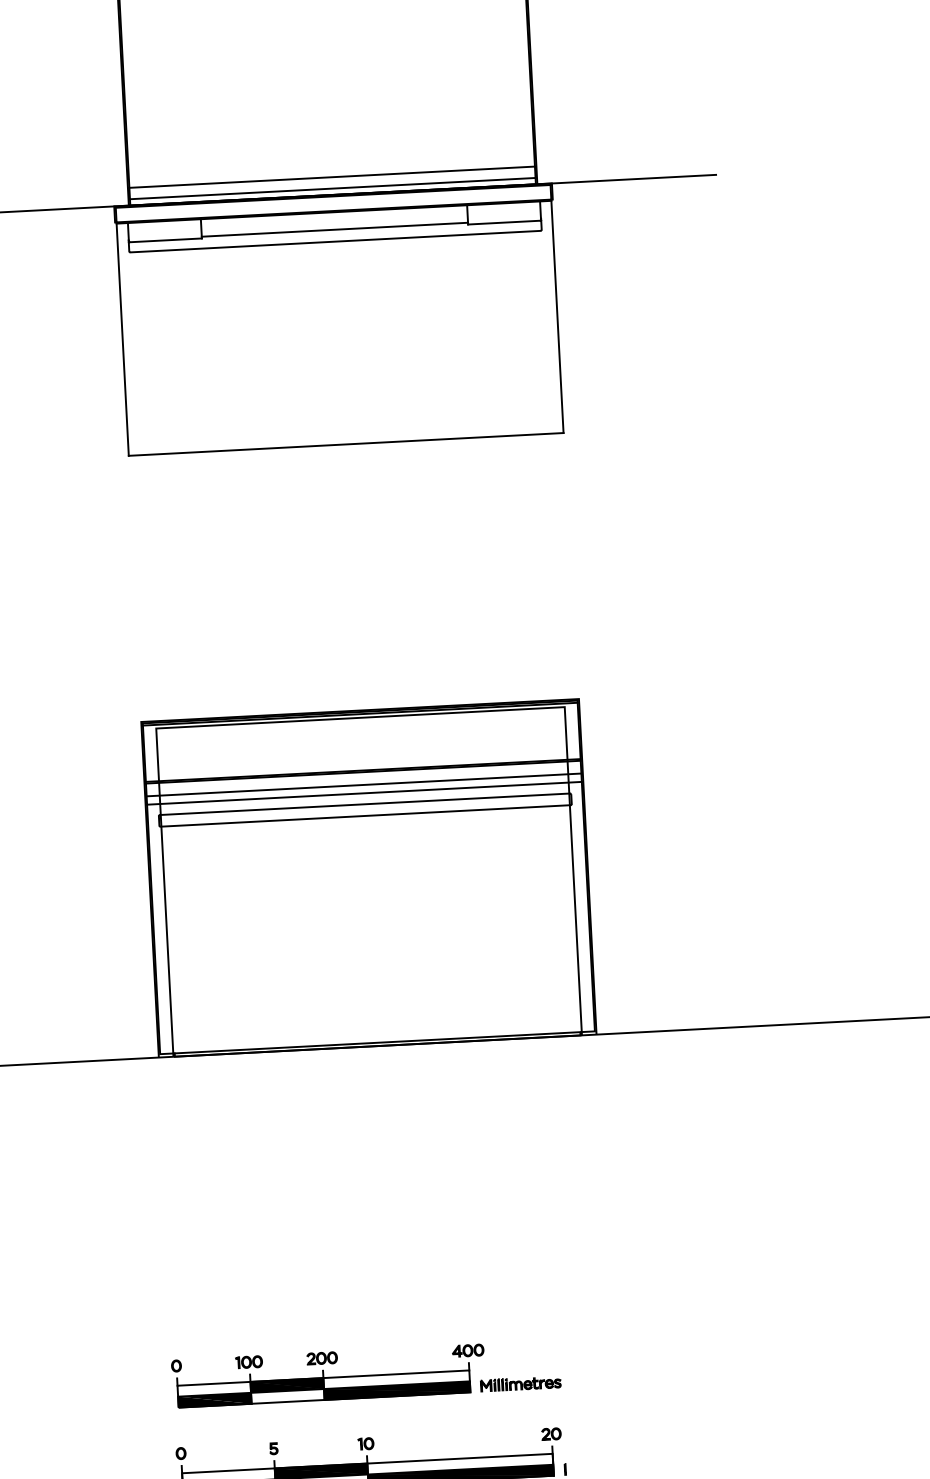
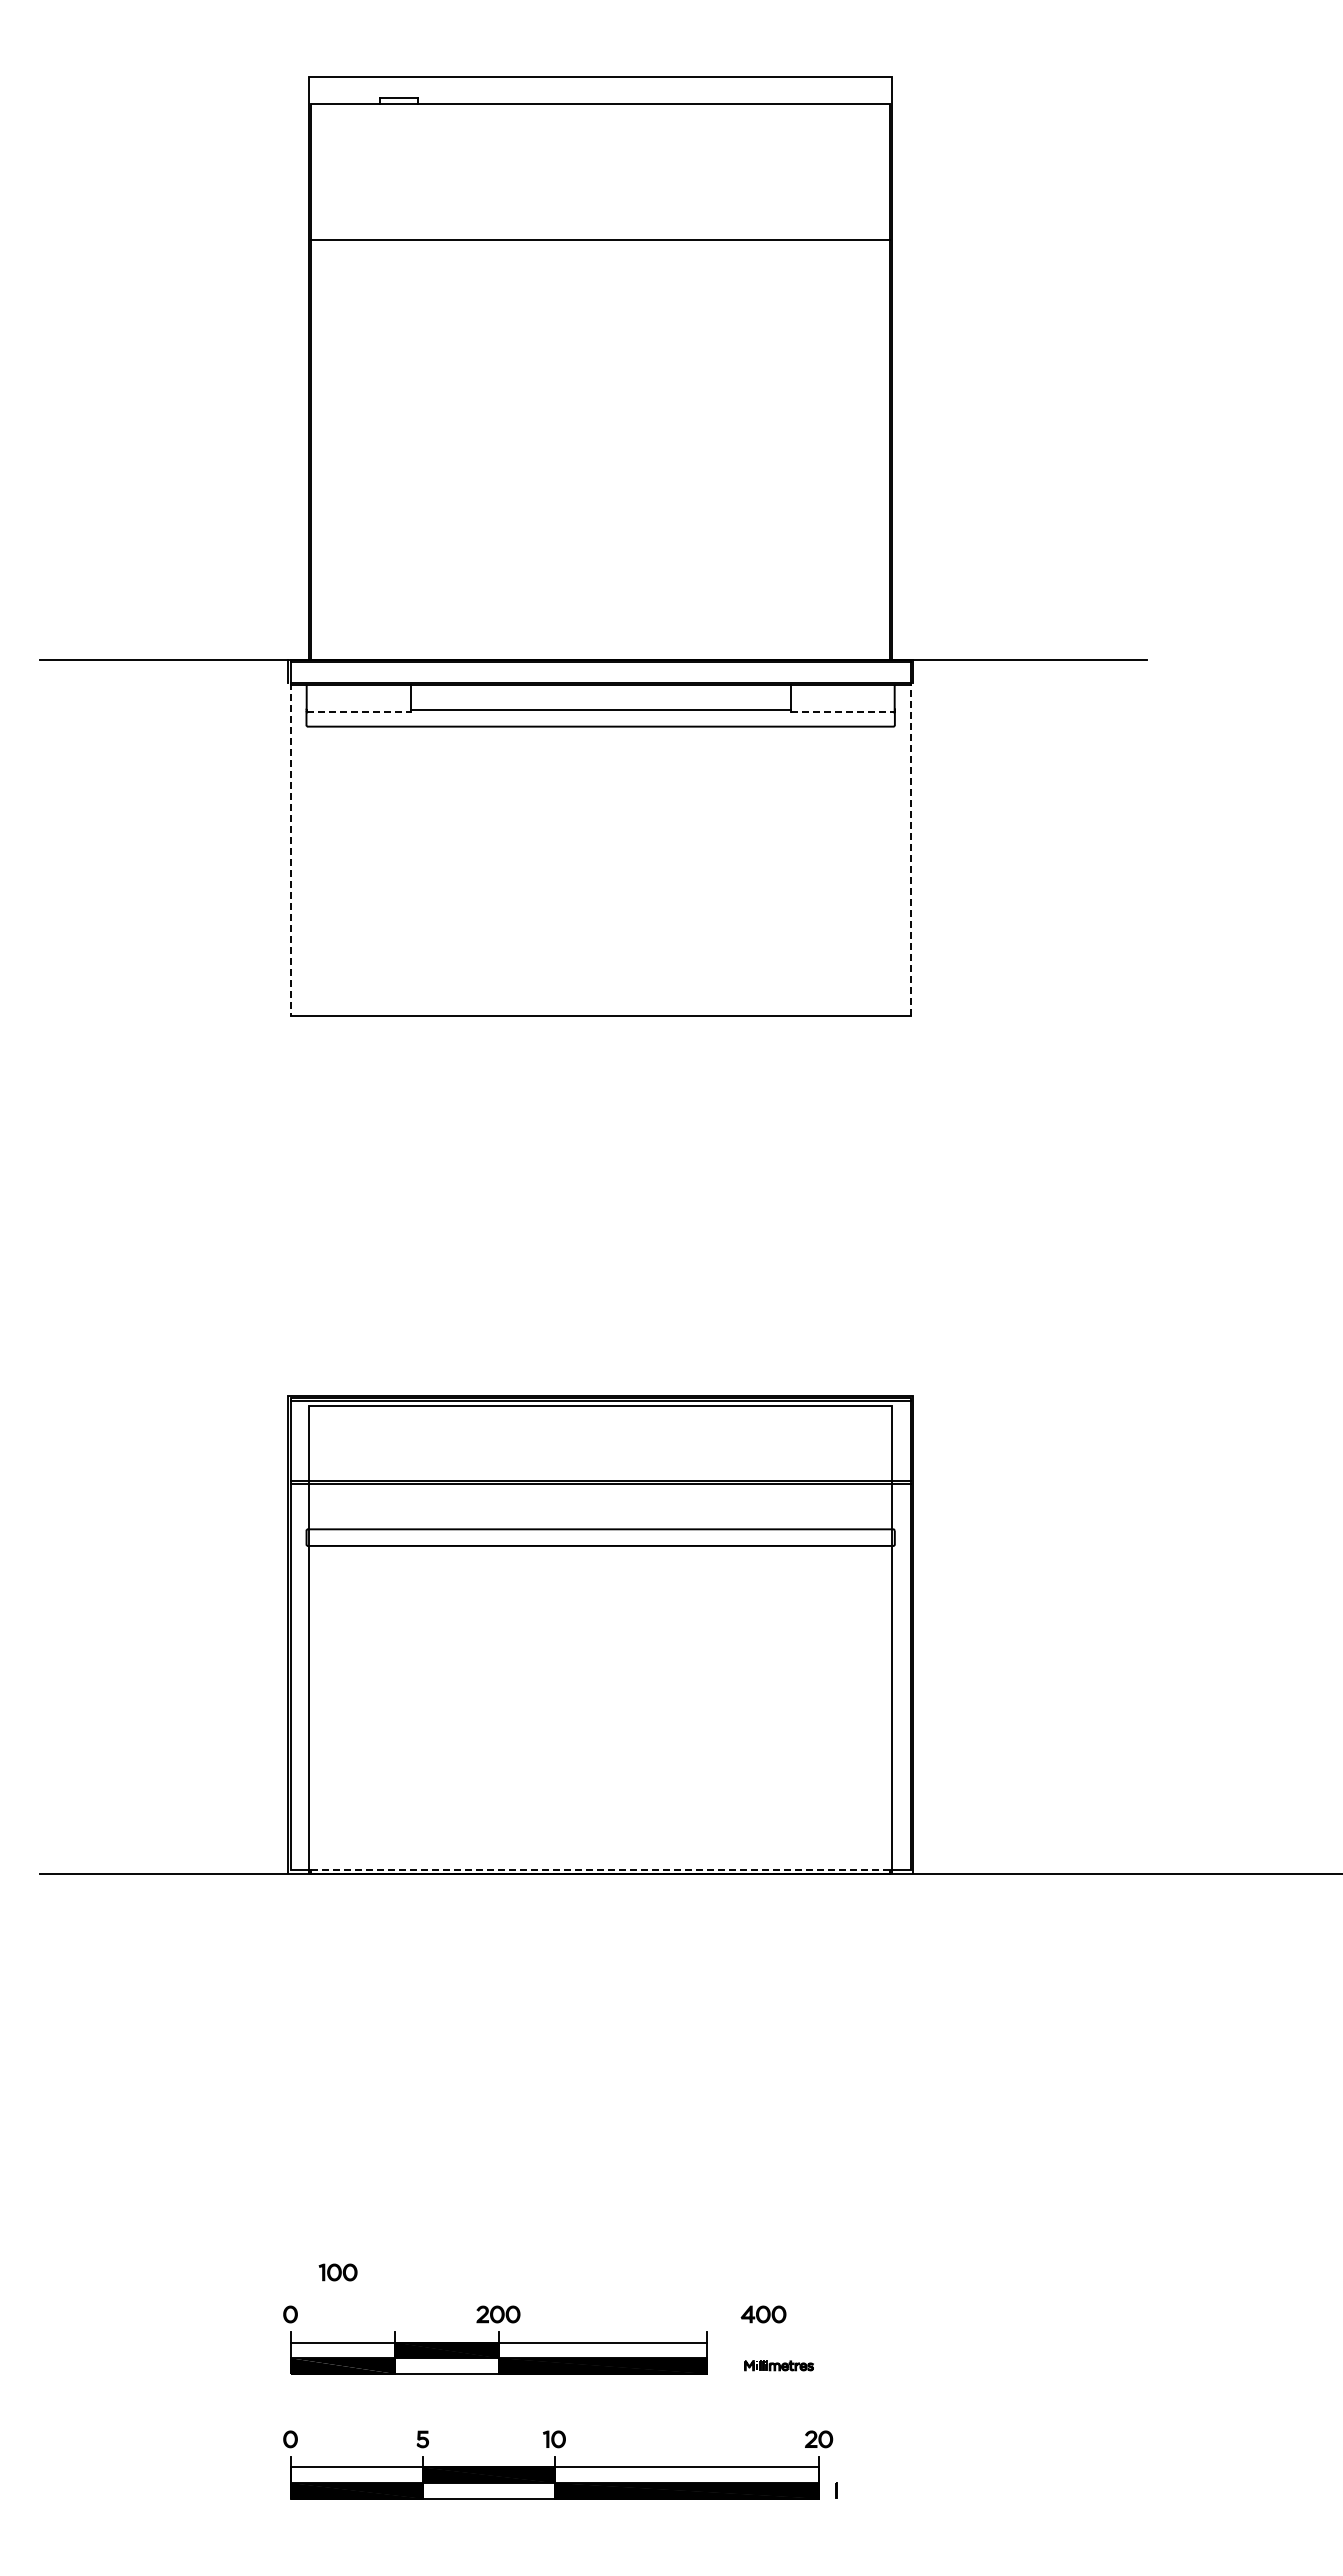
line: (332, 177) -> (600, 634), removed
line: (332, 188) -> (600, 650), removed
line: (504, 222) -> (842, 712), solid -> dashed
line: (165, 240) -> (359, 712), solid -> dashed
line: (557, 316) -> (910, 849), solid -> dashed
line: (122, 339) -> (290, 849), solid -> dashed
line: (363, 784) -> (600, 1501), removed
line: (364, 793) -> (600, 1513), removed
line: (377, 1042) -> (600, 1869), solid -> dashed
part: (468, 1350) -> (763, 2314), moved
part: (248, 1362) -> (337, 2272), moved
part: (520, 1383) -> (778, 2365), size x0.6

